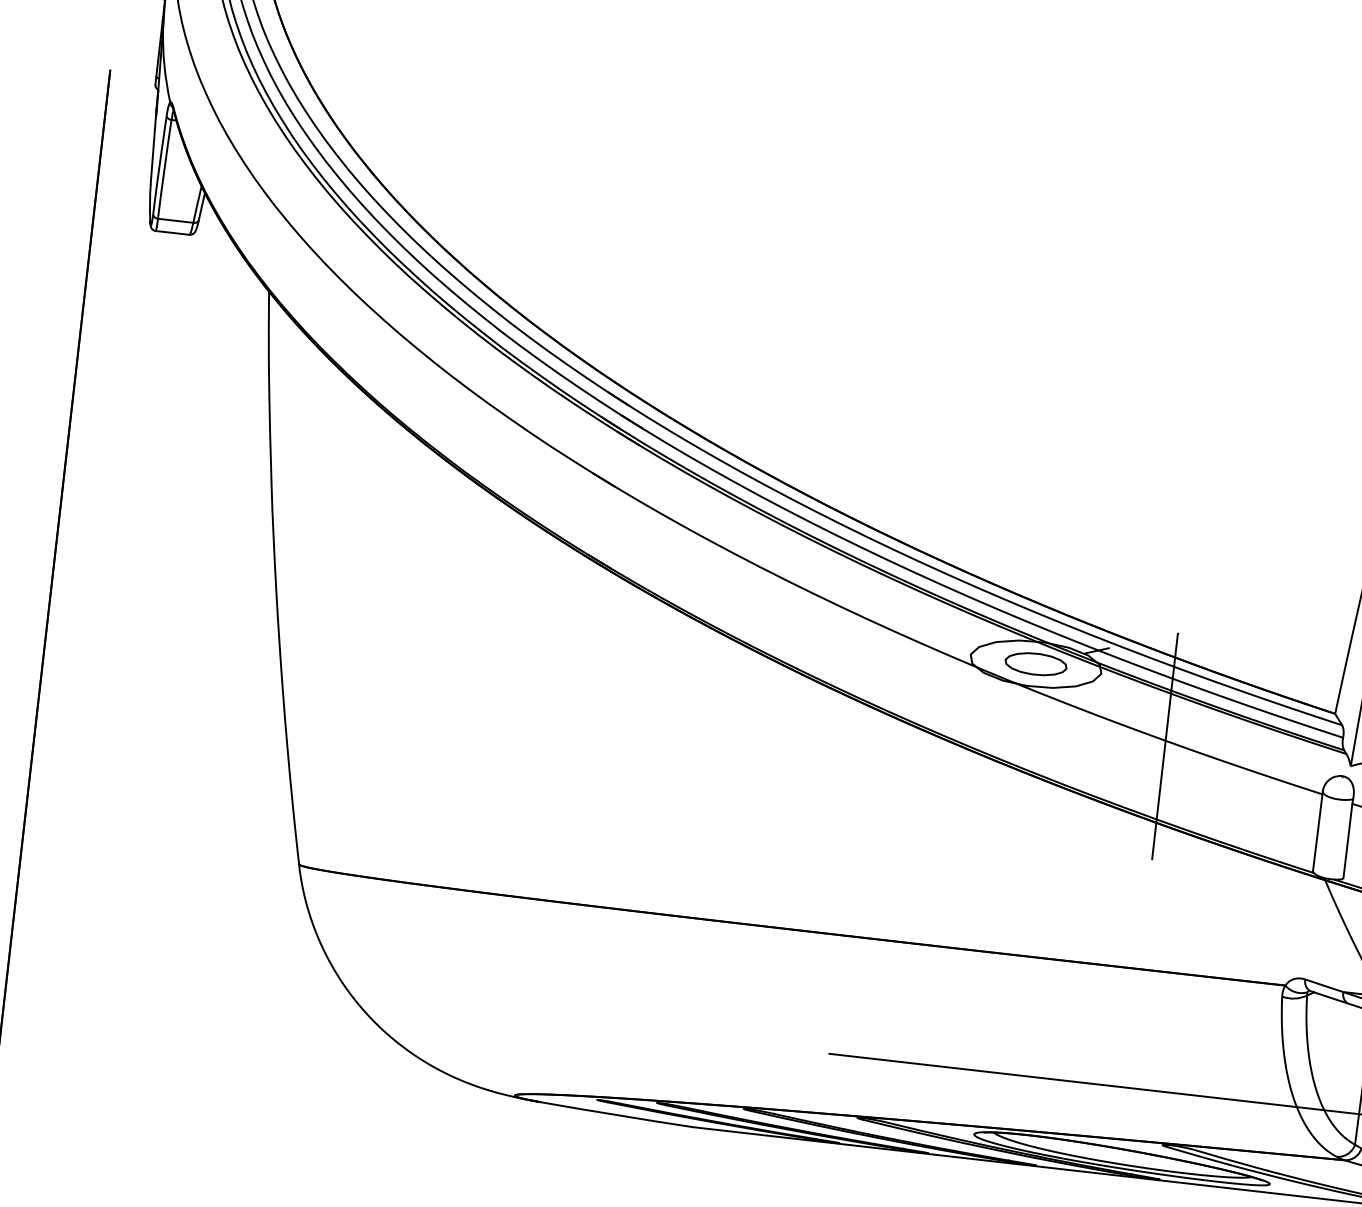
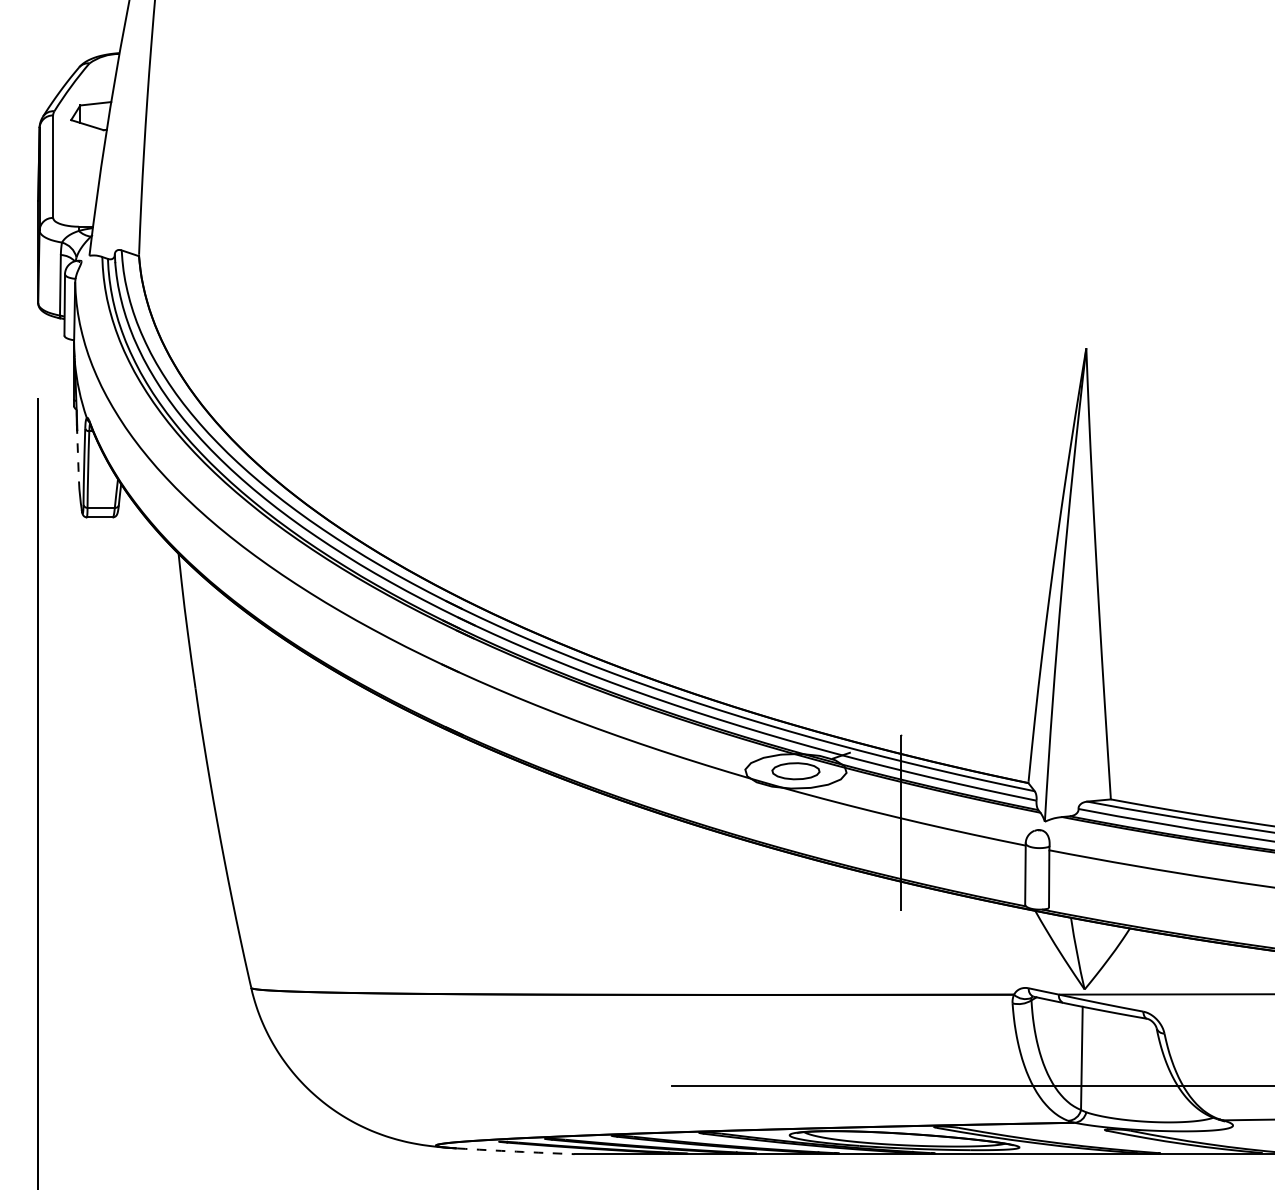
line: (152, 146) -> (77, 453), solid -> dashed
arc: (618, 1115) -> (516, 1151), solid -> dashed

